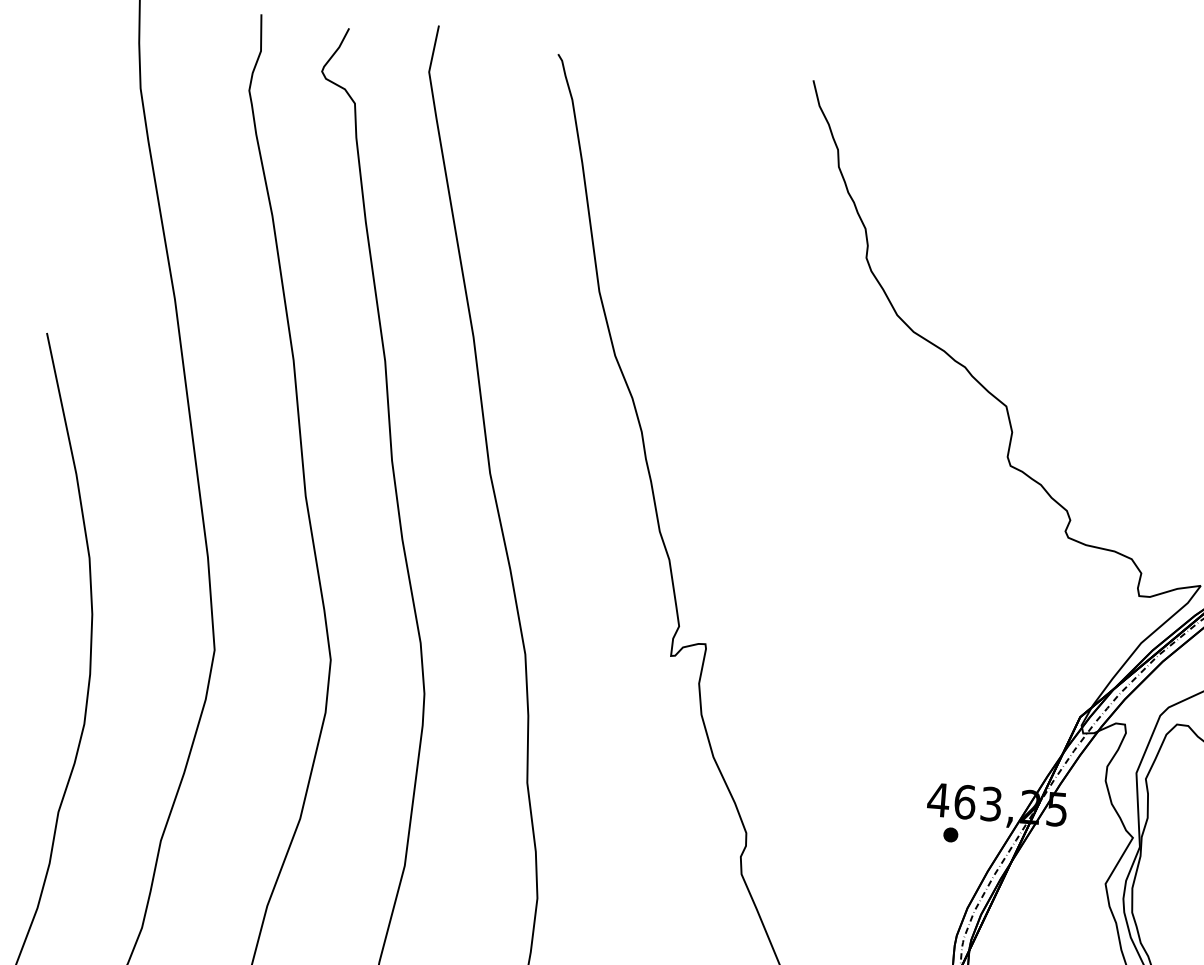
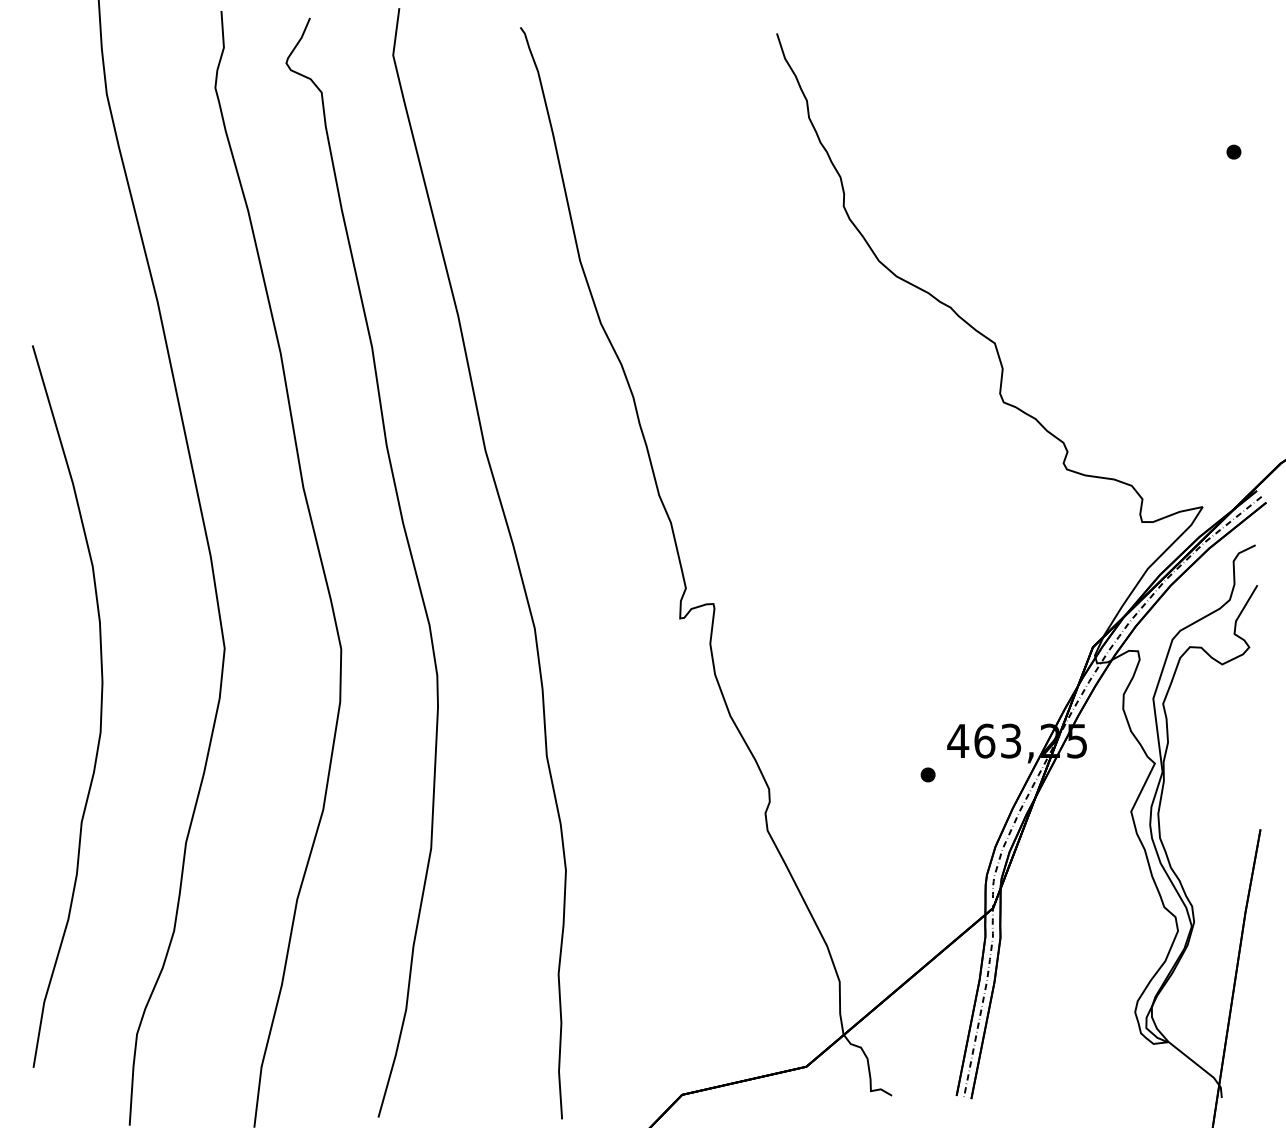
part: (950, 834) -> (927, 774), moved

